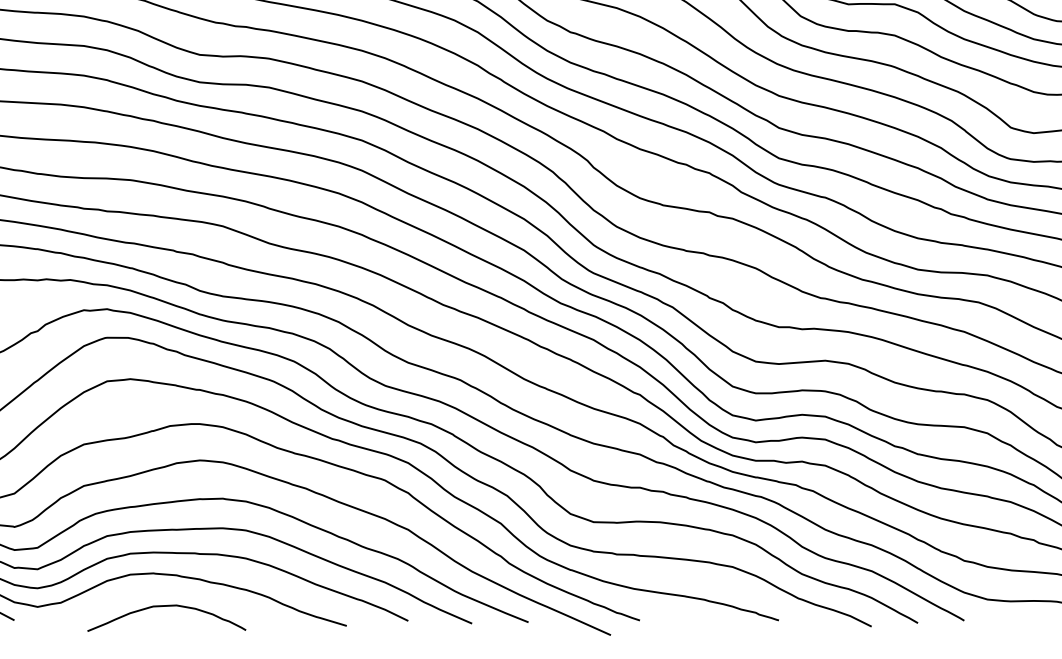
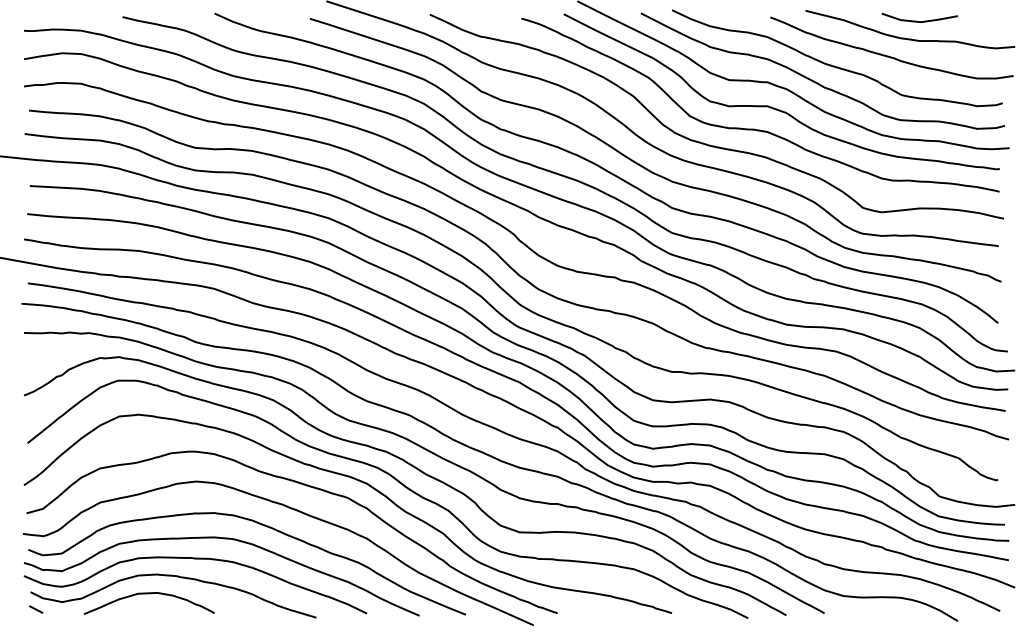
curve: (166, 607) -> (149, 594), moved

